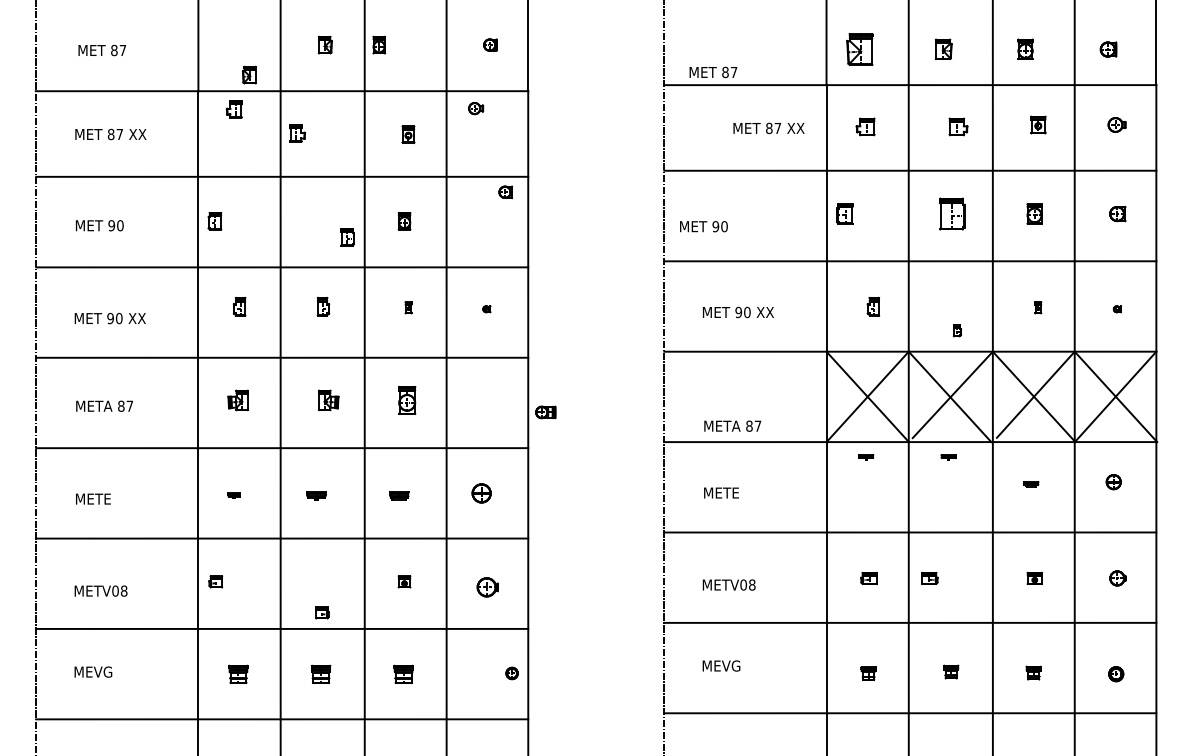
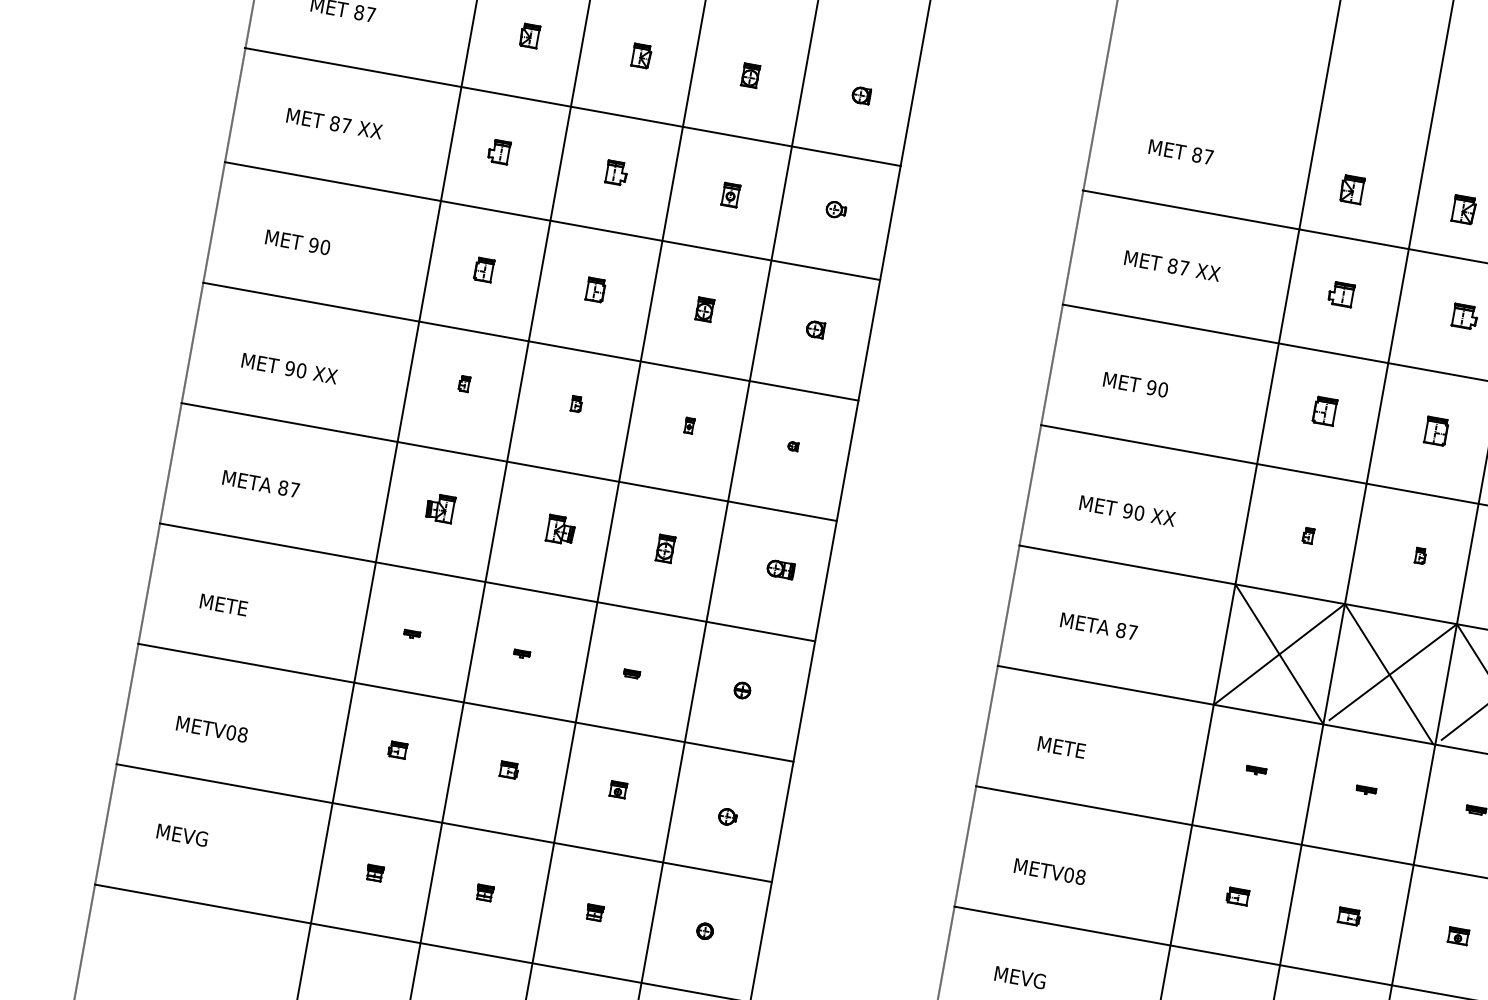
part: (379, 44) -> (751, 74), moved
part: (859, 48) -> (1352, 188), size x0.62
text: (713, 72) -> (1181, 152), moved
part: (249, 74) -> (530, 35), moved
part: (476, 108) -> (836, 209), moved
part: (233, 109) -> (498, 151), moved
text: (768, 128) -> (1171, 266), moved
part: (297, 133) -> (616, 173), moved
part: (505, 192) -> (815, 329), moved
part: (844, 213) -> (1324, 410), moved
part: (952, 213) -> (1436, 430), size x0.62
part: (214, 221) -> (483, 270), moved
text: (703, 226) -> (1135, 384), moved
part: (347, 237) -> (595, 290), moved
part: (238, 306) -> (463, 383), size x0.62
part: (323, 306) -> (576, 403), size x0.62
part: (872, 306) -> (1307, 535), size x0.62
part: (957, 330) -> (1420, 555), moved
part: (407, 400) -> (665, 548), size x0.71
part: (545, 412) -> (780, 569), moved
text: (732, 425) -> (1098, 625), moved
part: (866, 457) -> (1256, 770), moved
part: (948, 457) -> (1366, 790), moved
part: (481, 493) -> (742, 690), size x0.62
part: (316, 495) -> (521, 653), size x0.62
part: (398, 495) -> (631, 673), size x0.62
part: (929, 577) -> (1349, 915), moved
part: (215, 581) -> (397, 749), moved
part: (487, 587) -> (727, 817), size x0.62
part: (322, 612) -> (509, 769), moved
part: (511, 673) -> (704, 931), moved
part: (238, 674) -> (375, 873), size x0.62
part: (320, 674) -> (484, 892), size x0.62
part: (403, 674) -> (594, 912), size x0.62

